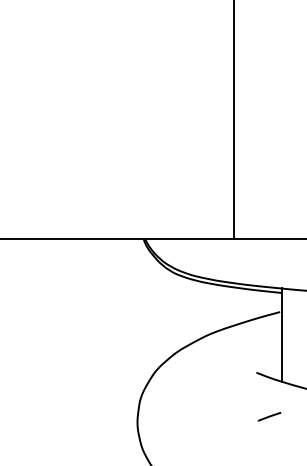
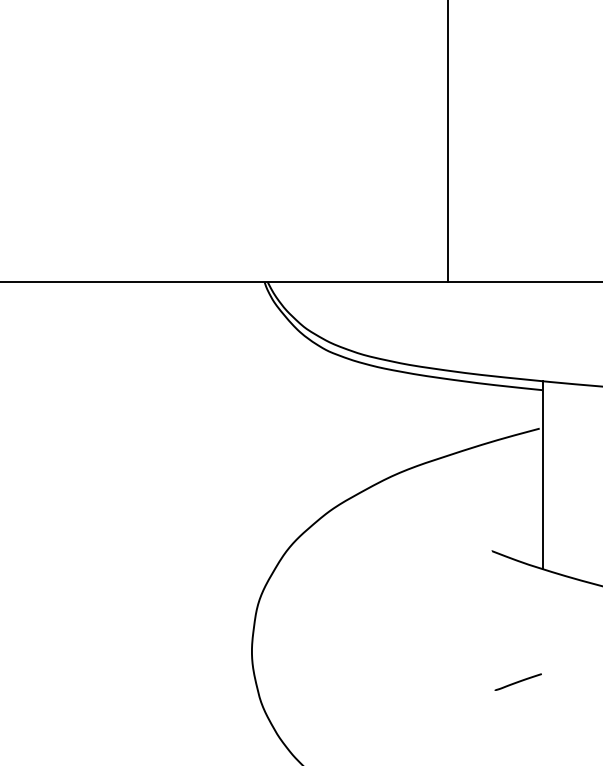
line: (269, 416) -> (518, 681), moved

